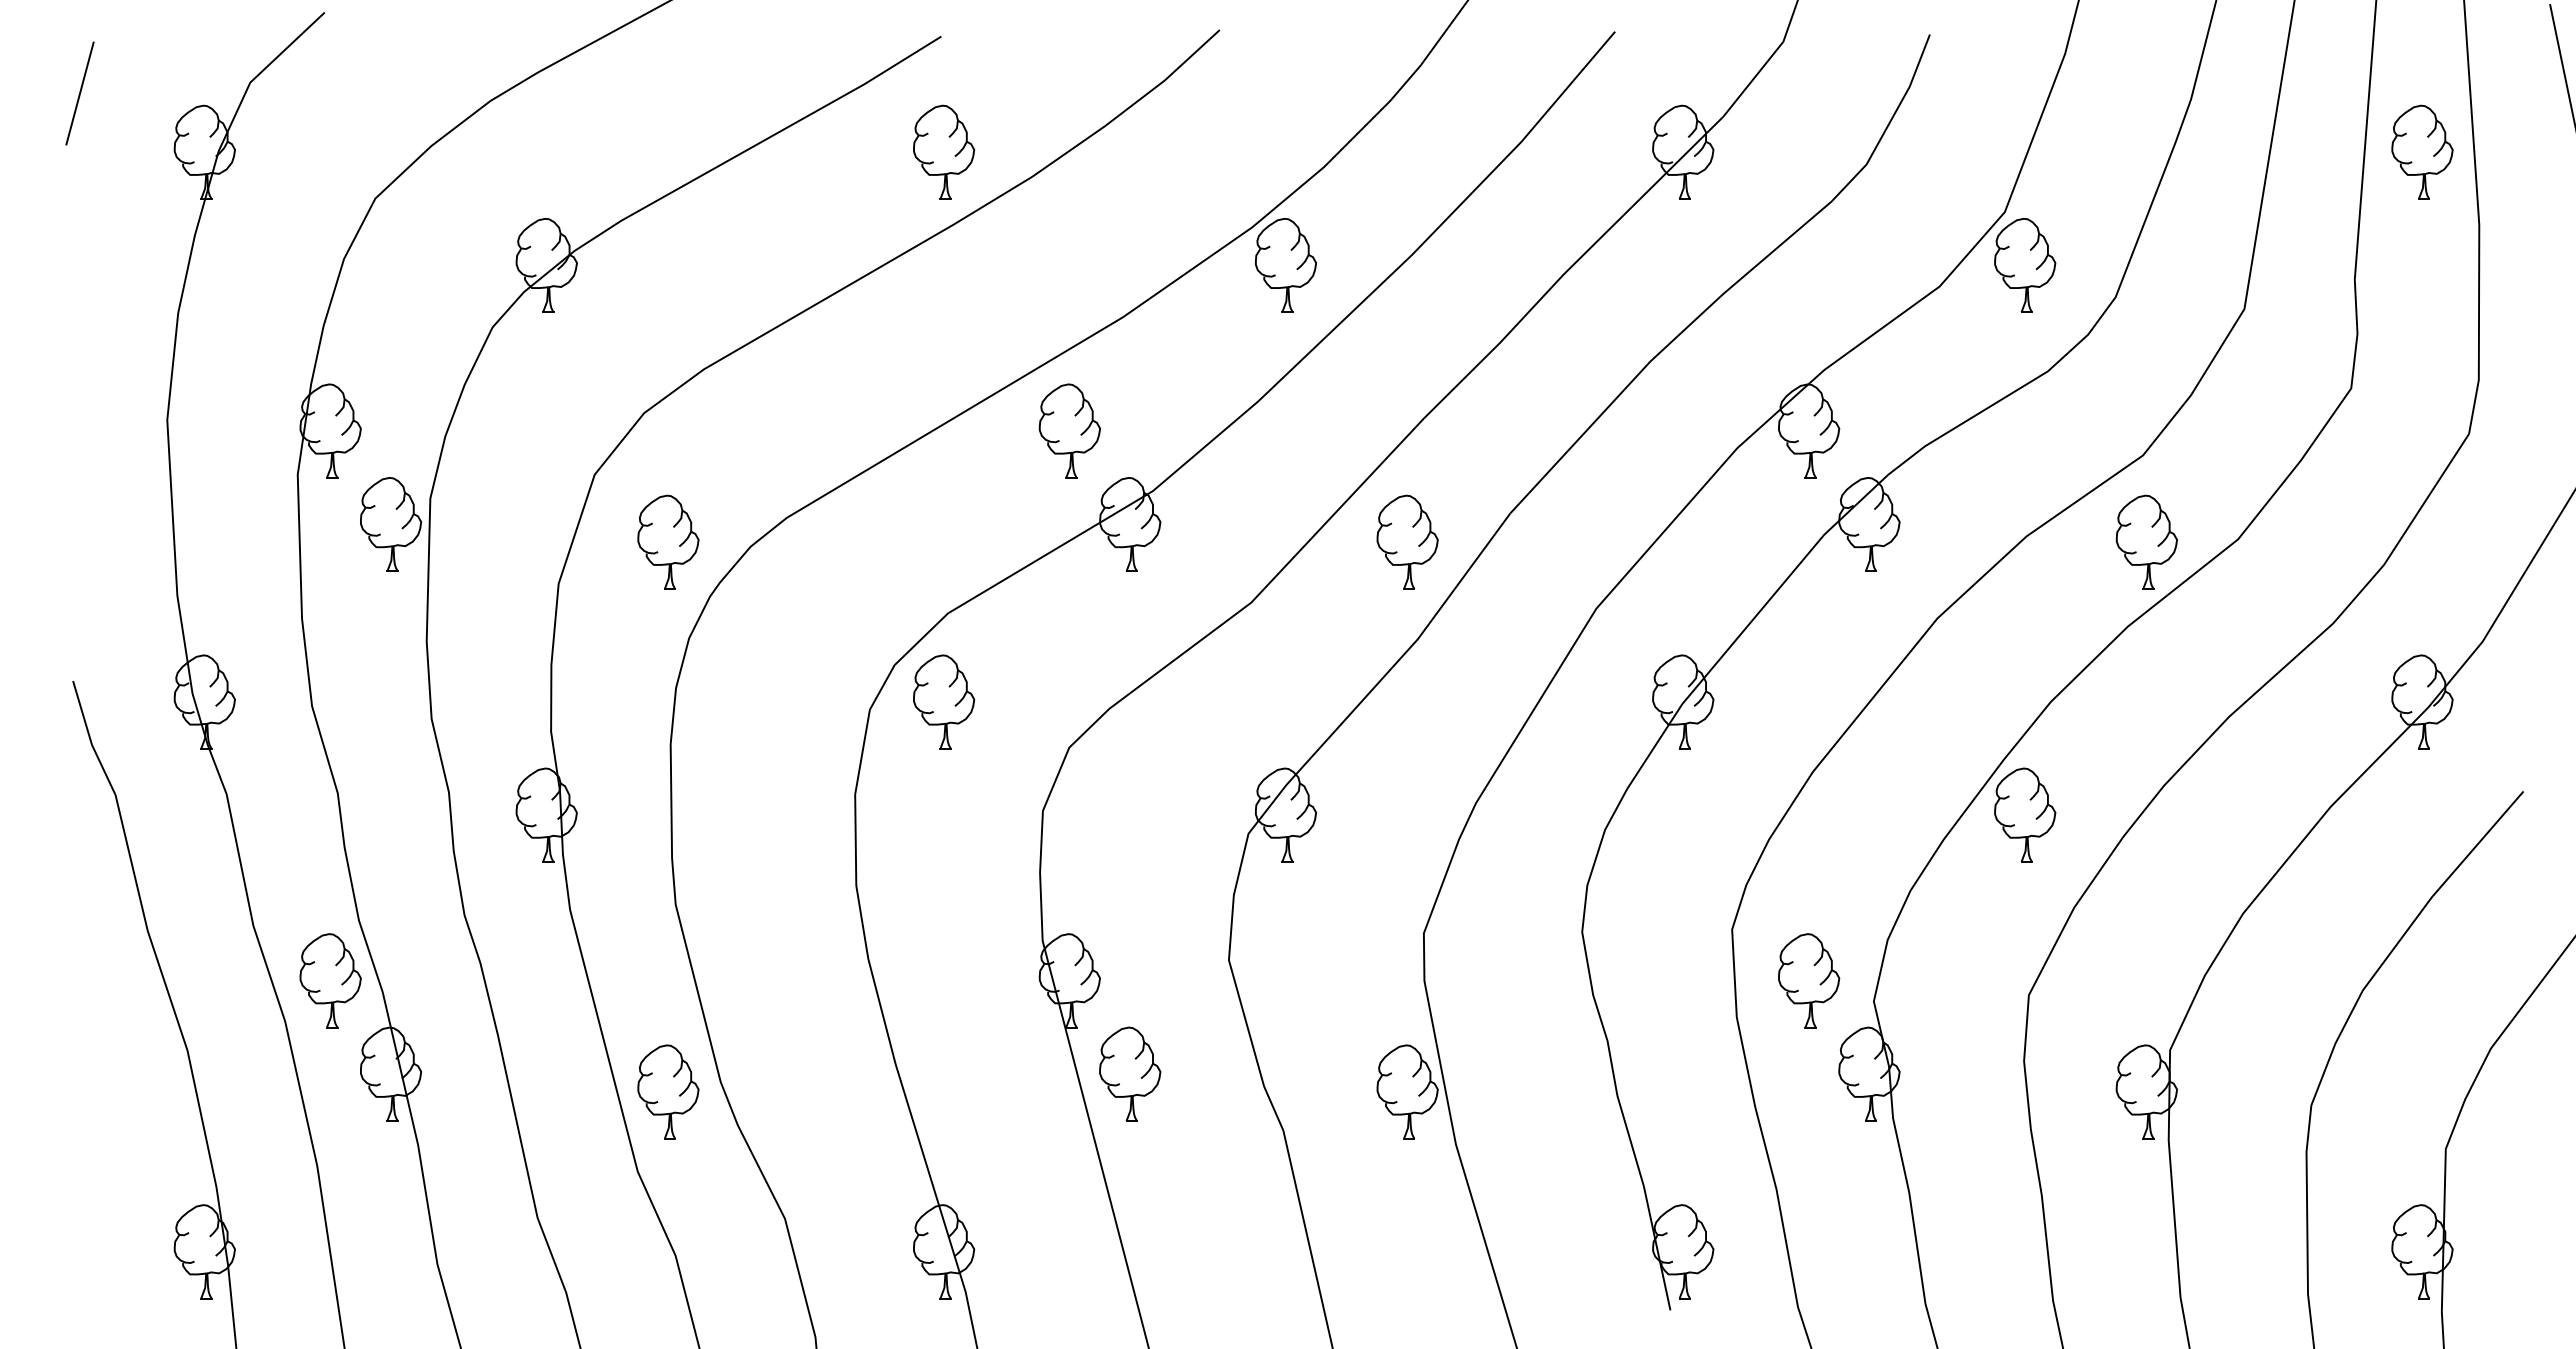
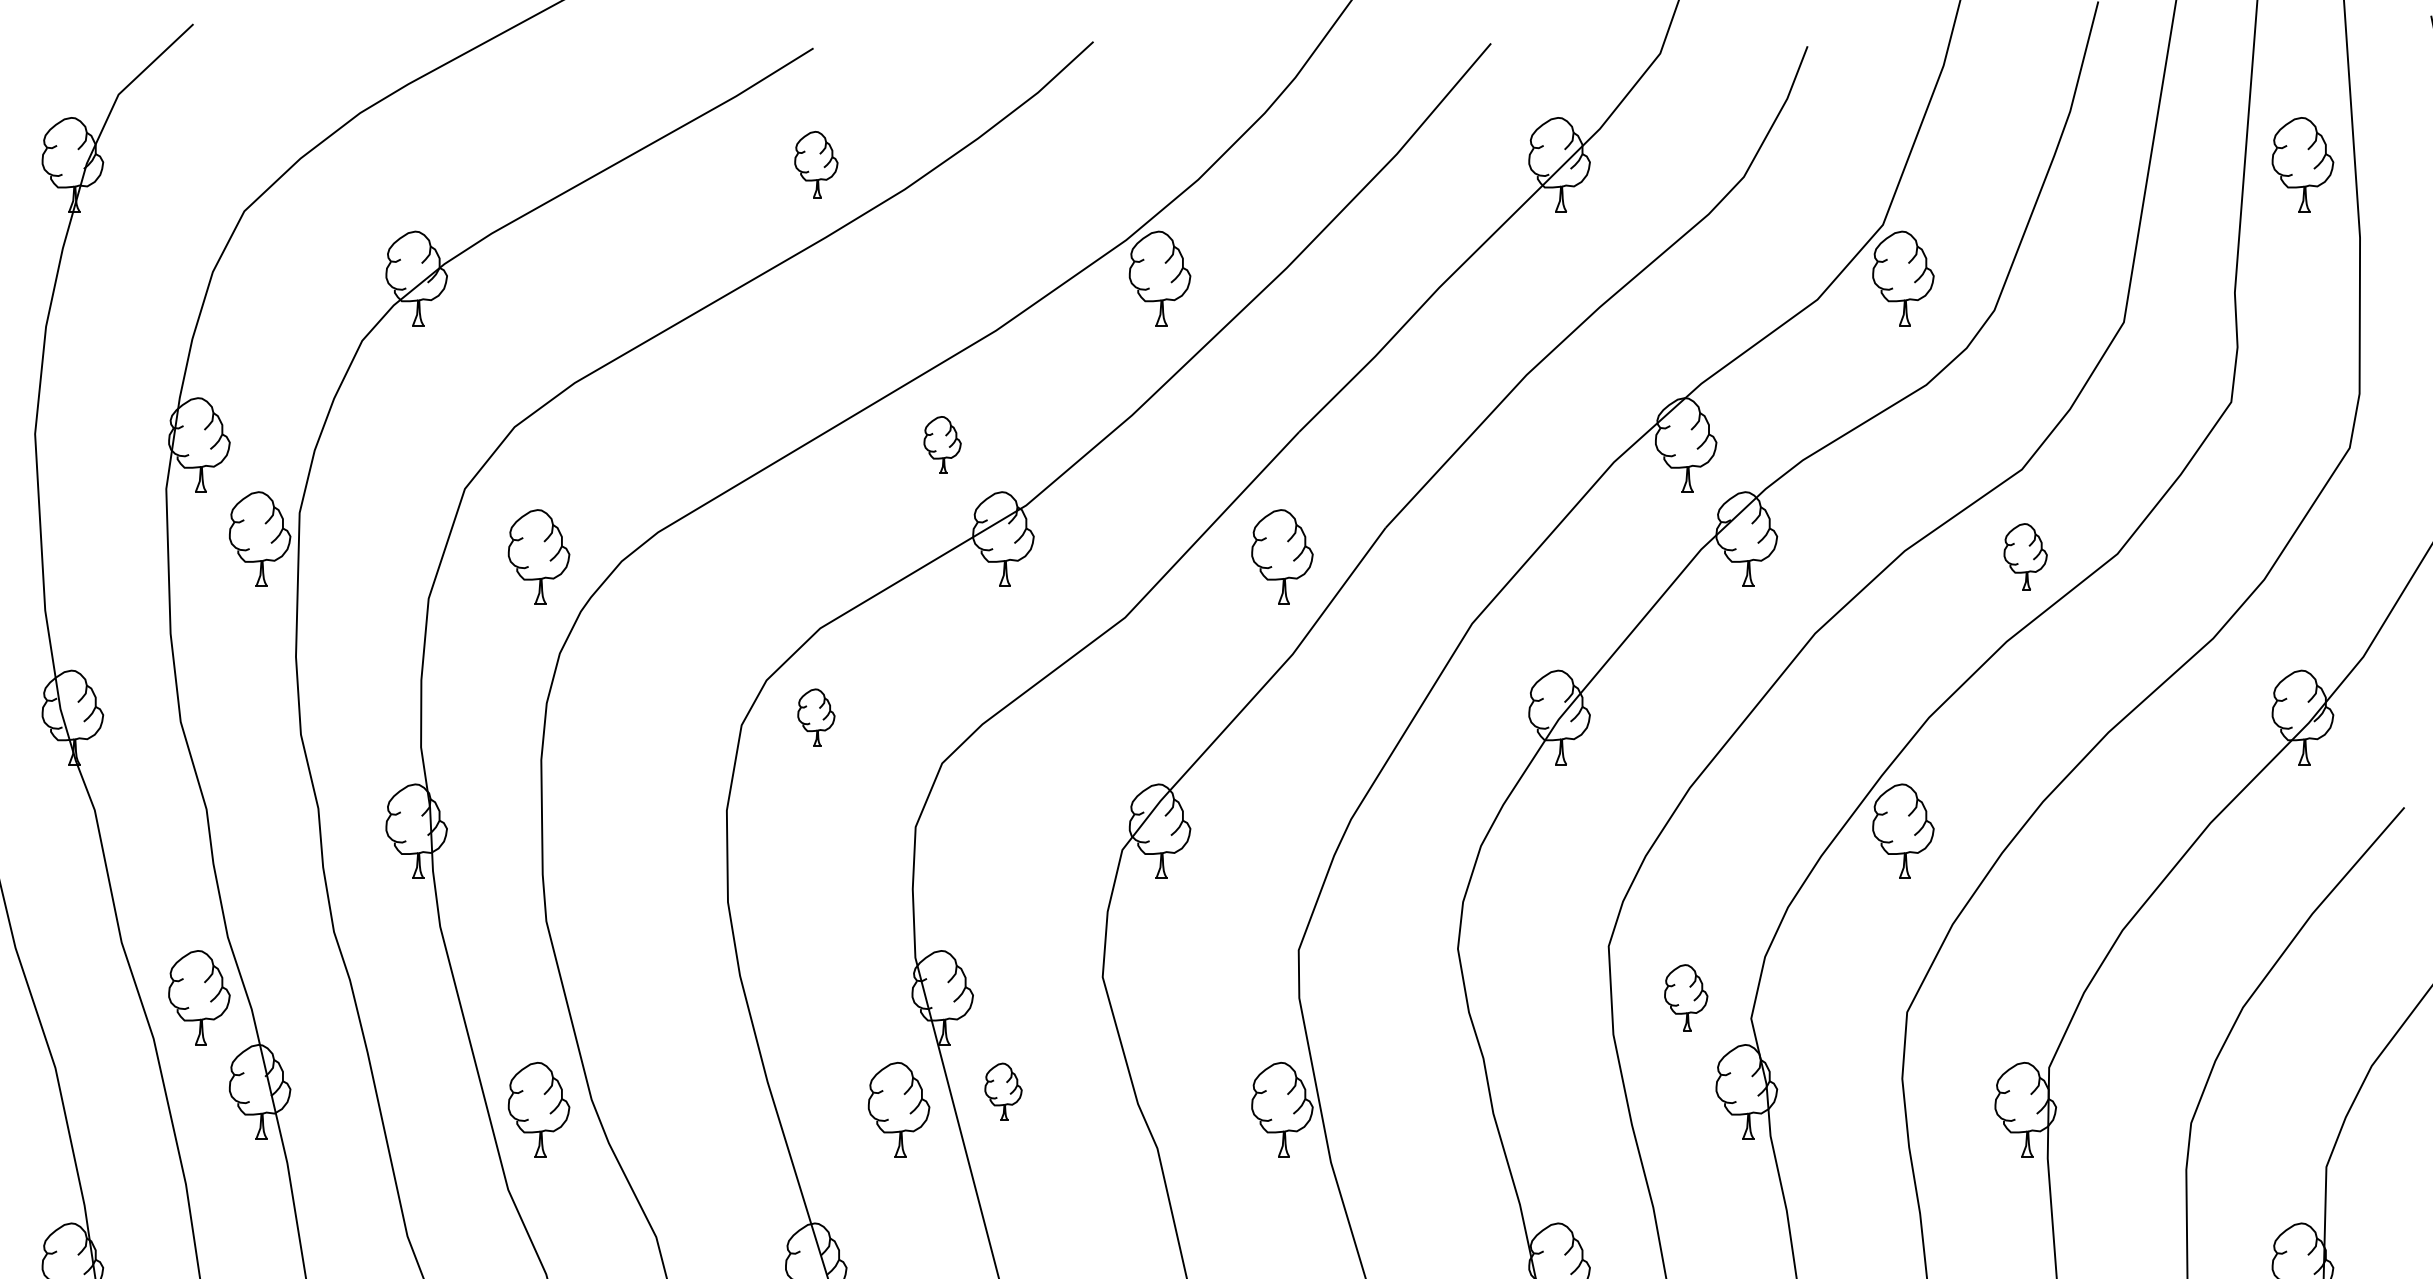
part: (944, 151) -> (816, 163), size x0.7
part: (1069, 430) -> (942, 444), size x0.6
part: (2146, 541) -> (2025, 556), size x0.7
part: (944, 701) -> (816, 717), size x0.6
part: (1809, 980) -> (1686, 997), size x0.7
part: (1130, 1073) -> (1003, 1091), size x0.6
part: (1026, 1091) -> (899, 1109), added

